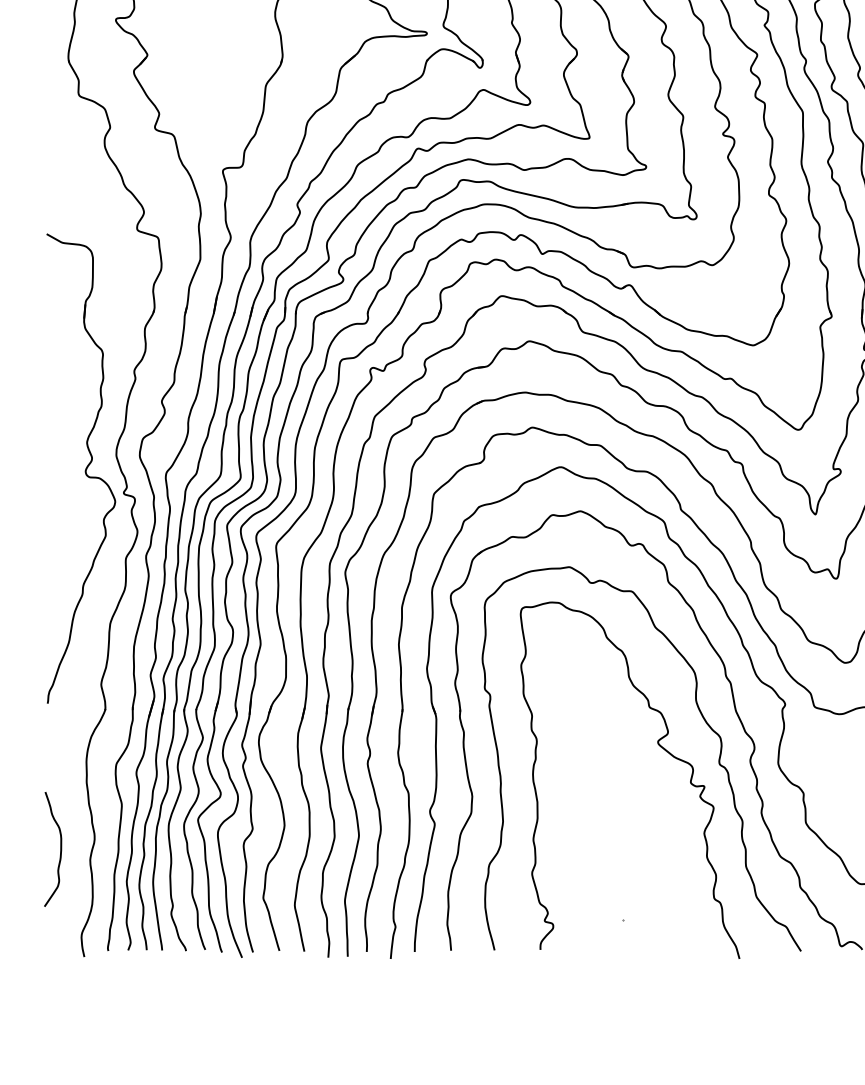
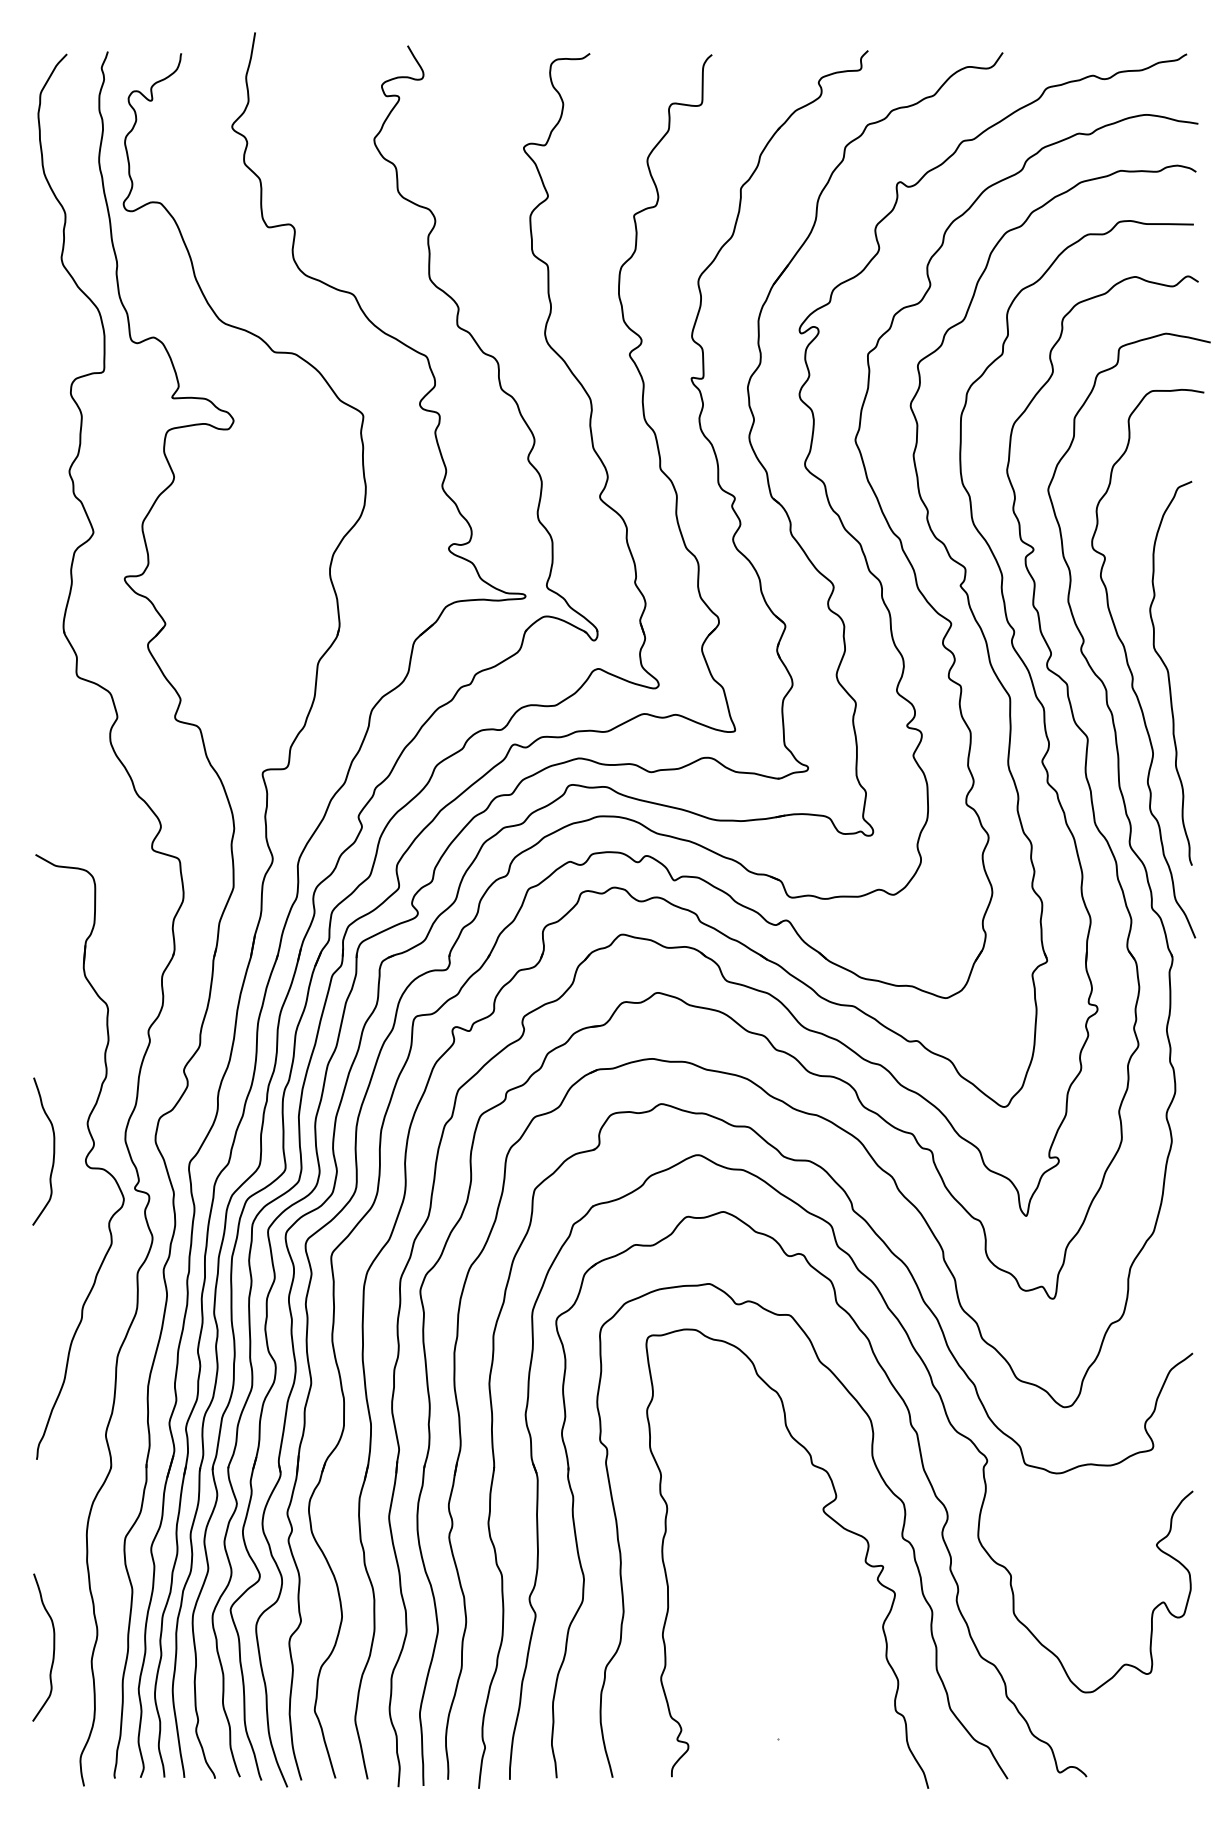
curve: (60, 464) -> (53, 1151), added

